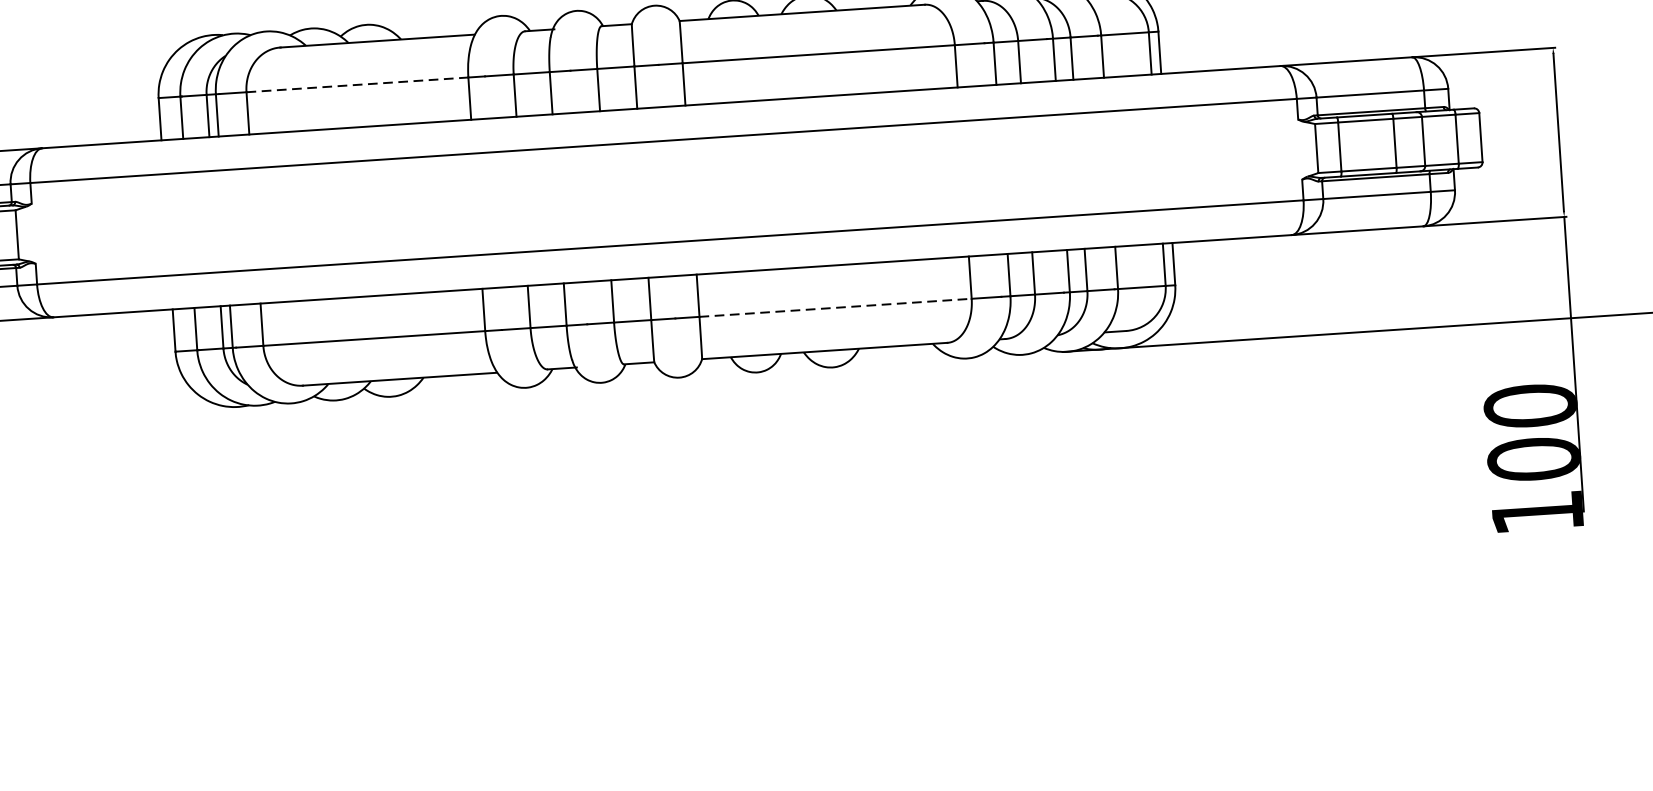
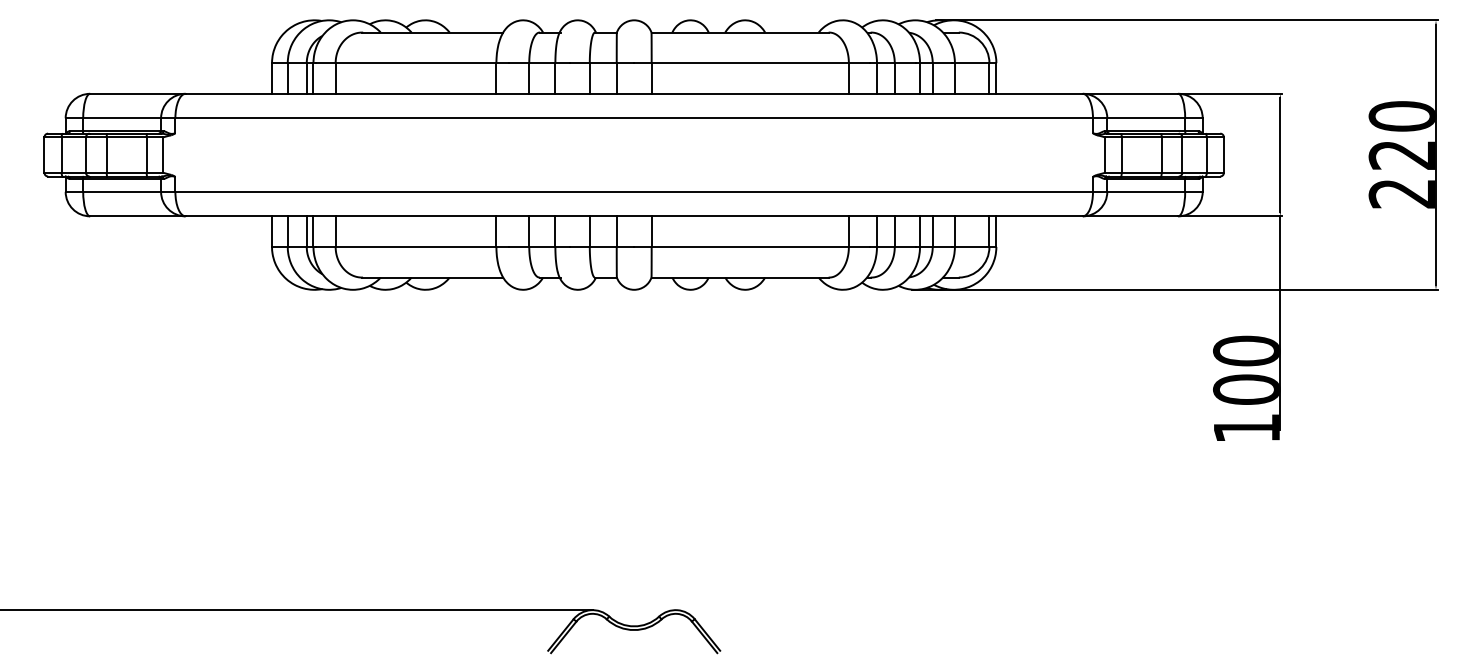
line: (358, 85) -> (416, 63), dashed -> solid
line: (835, 307) -> (750, 246), dashed -> solid

